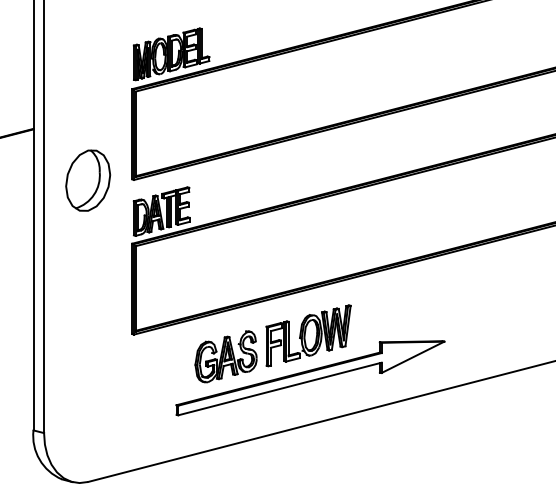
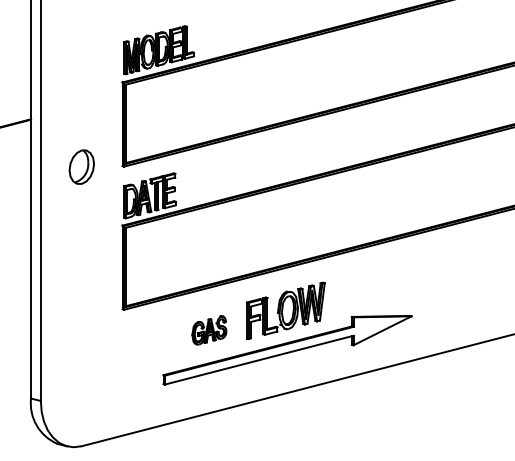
part: (88, 180) -> (82, 167), size x0.6
part: (225, 356) -> (208, 330), size x0.6

